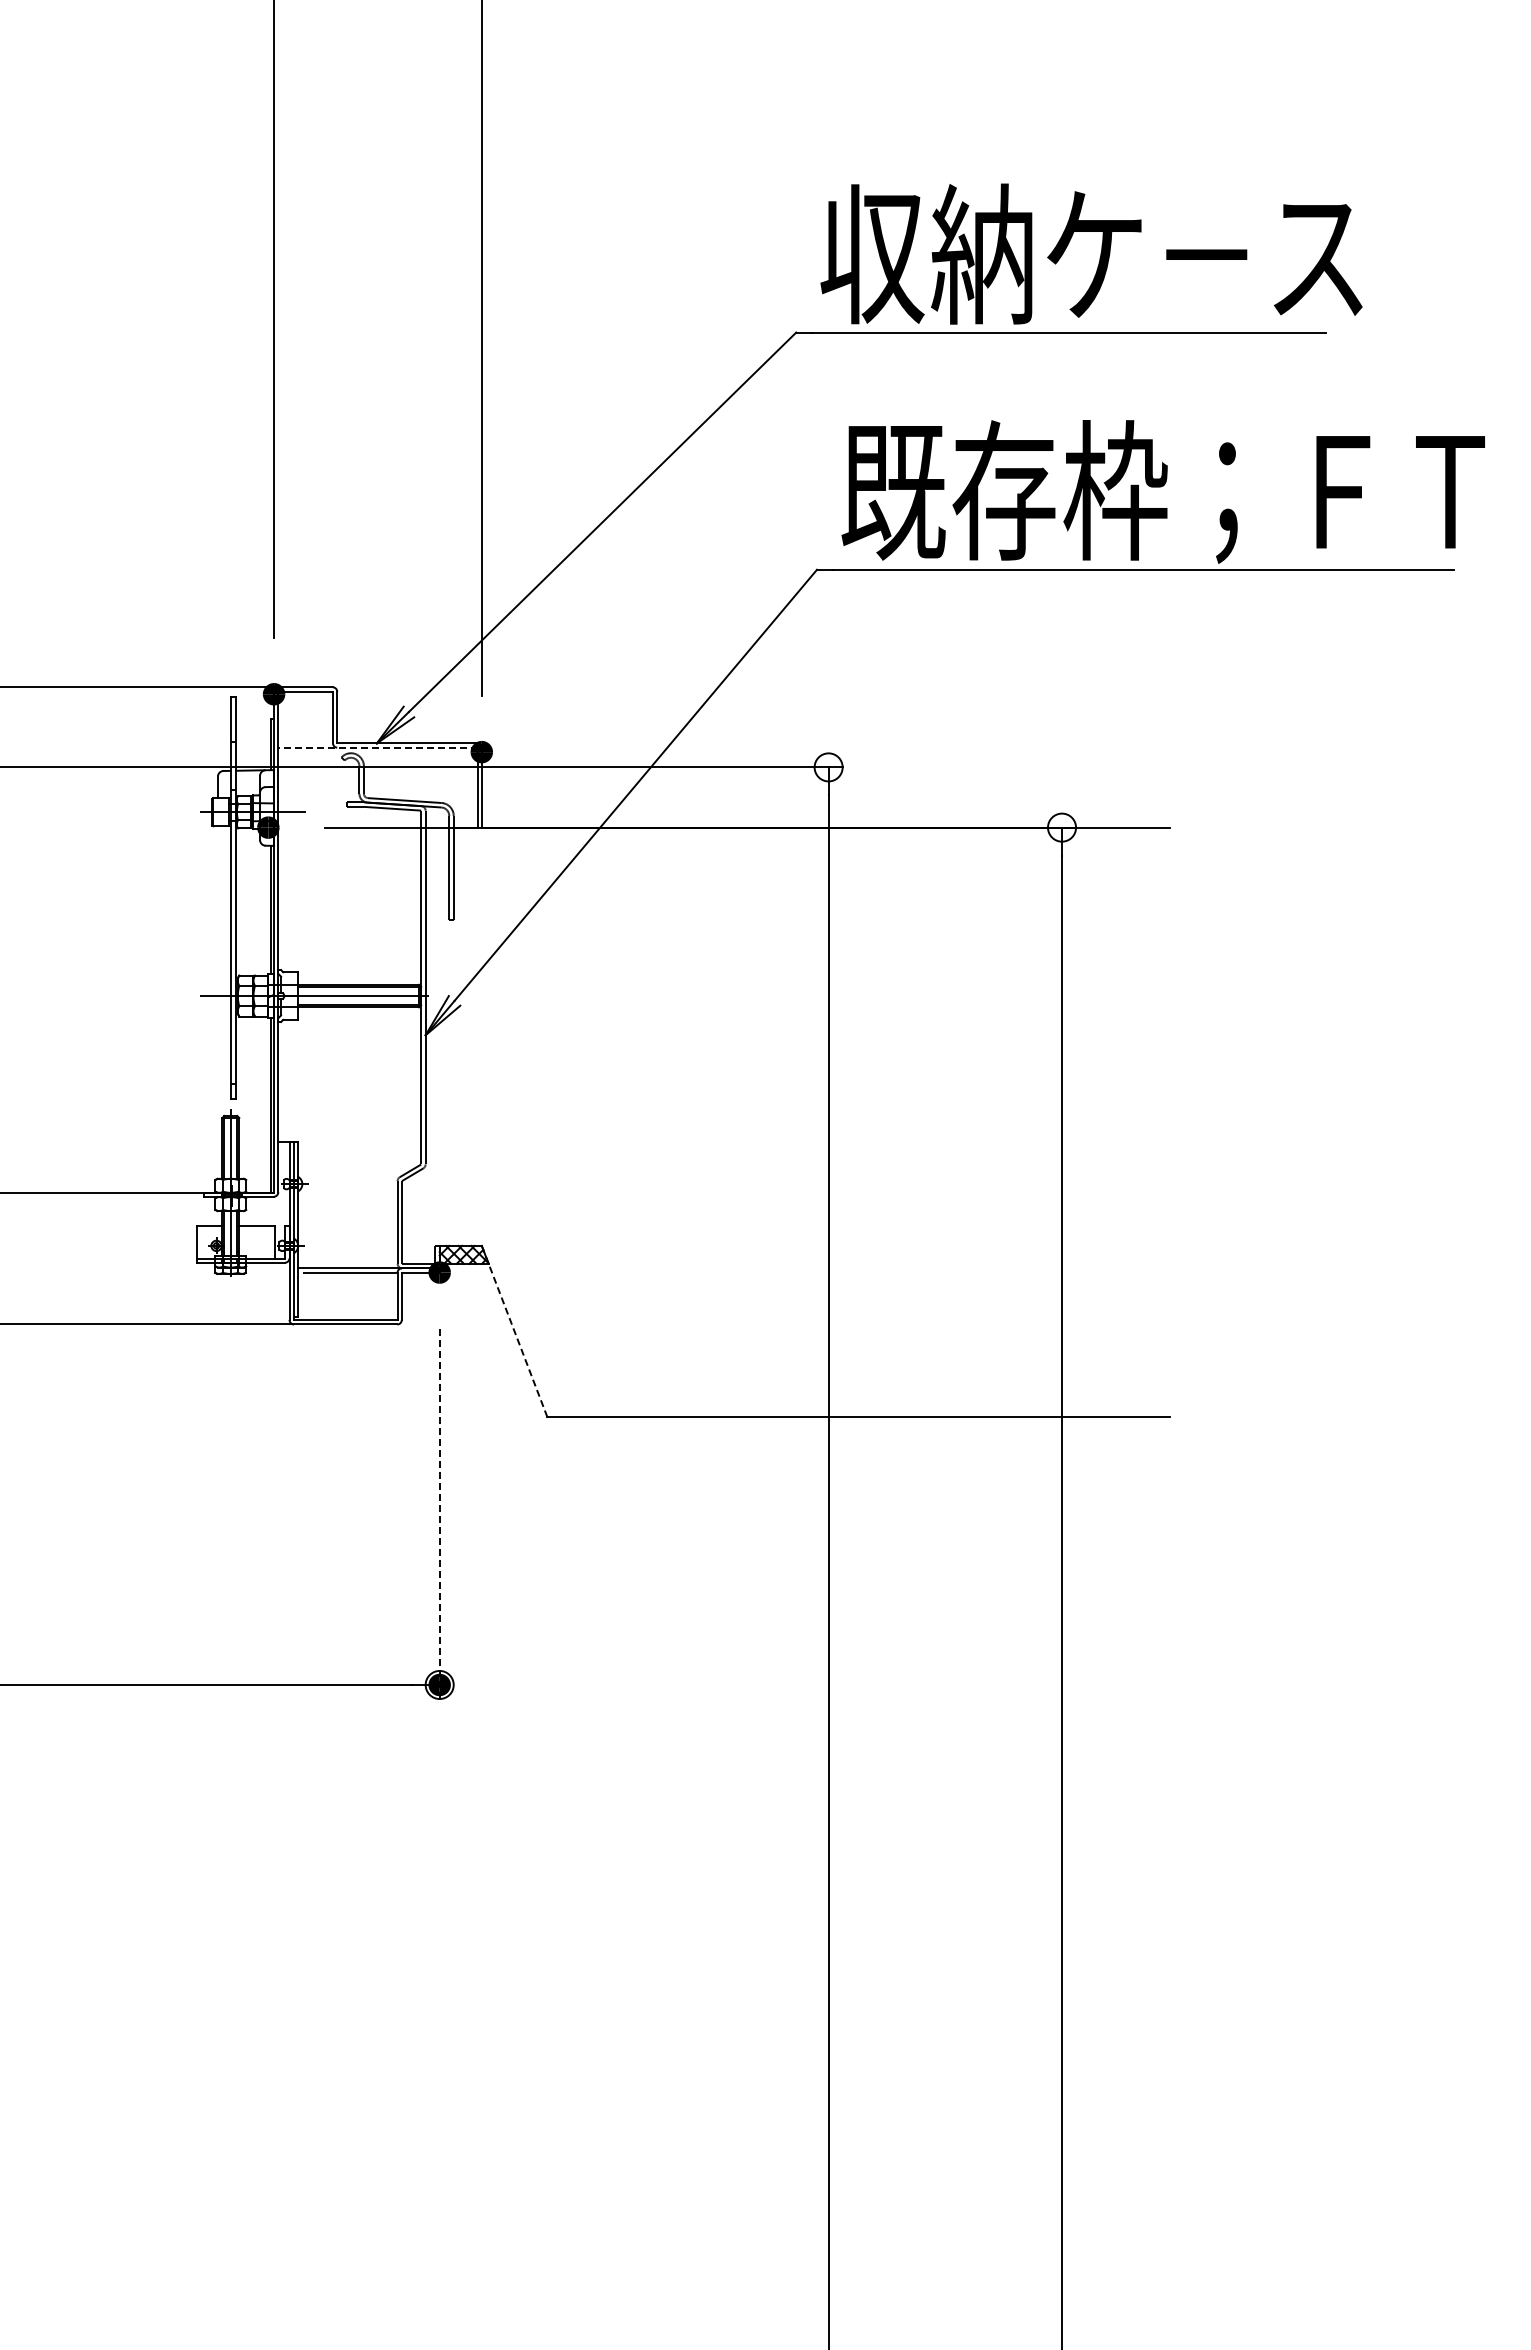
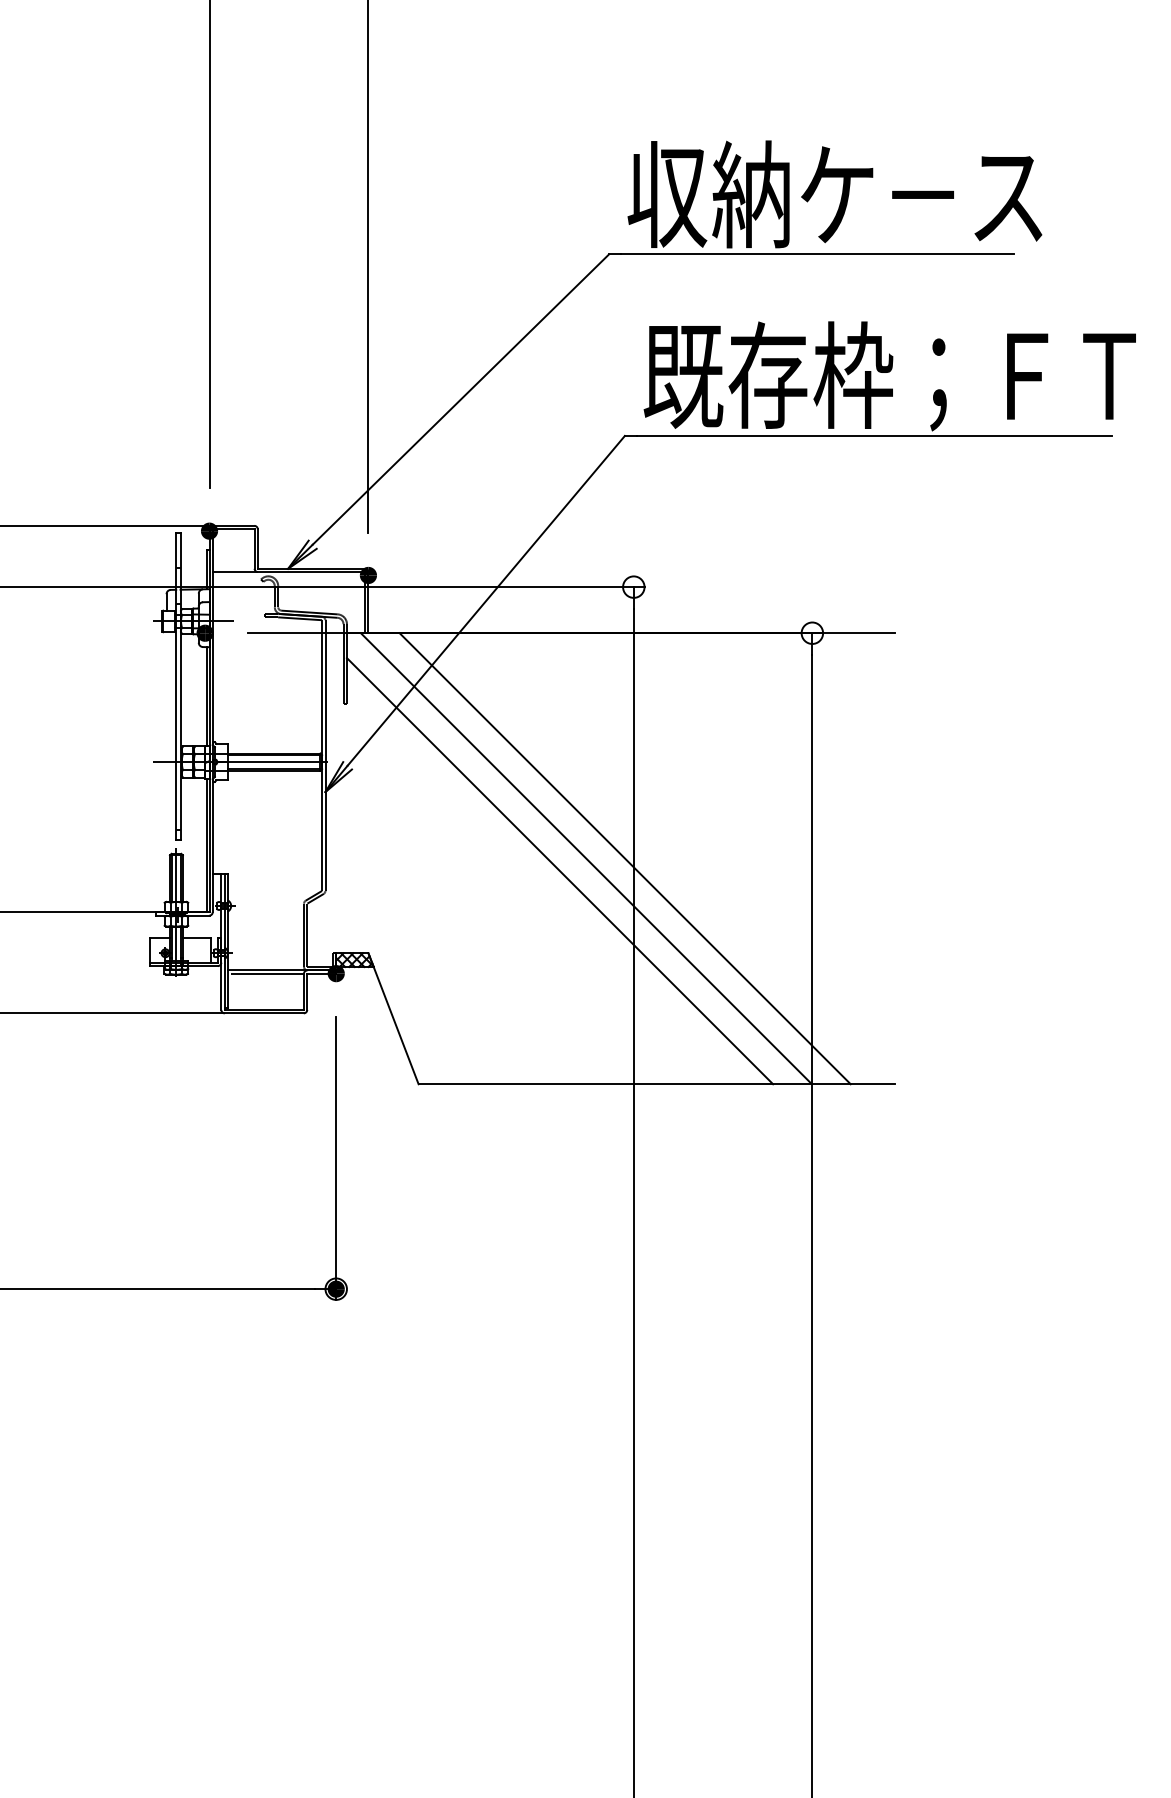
line: (377, 747) -> (288, 571), dashed -> solid
line: (766, 1122) -> (586, 858), added
line: (817, 1122) -> (625, 858), added
line: (731, 1138) -> (559, 871), added
line: (514, 1331) -> (393, 1018), dashed -> solid
line: (439, 1514) -> (336, 1158), dashed -> solid

